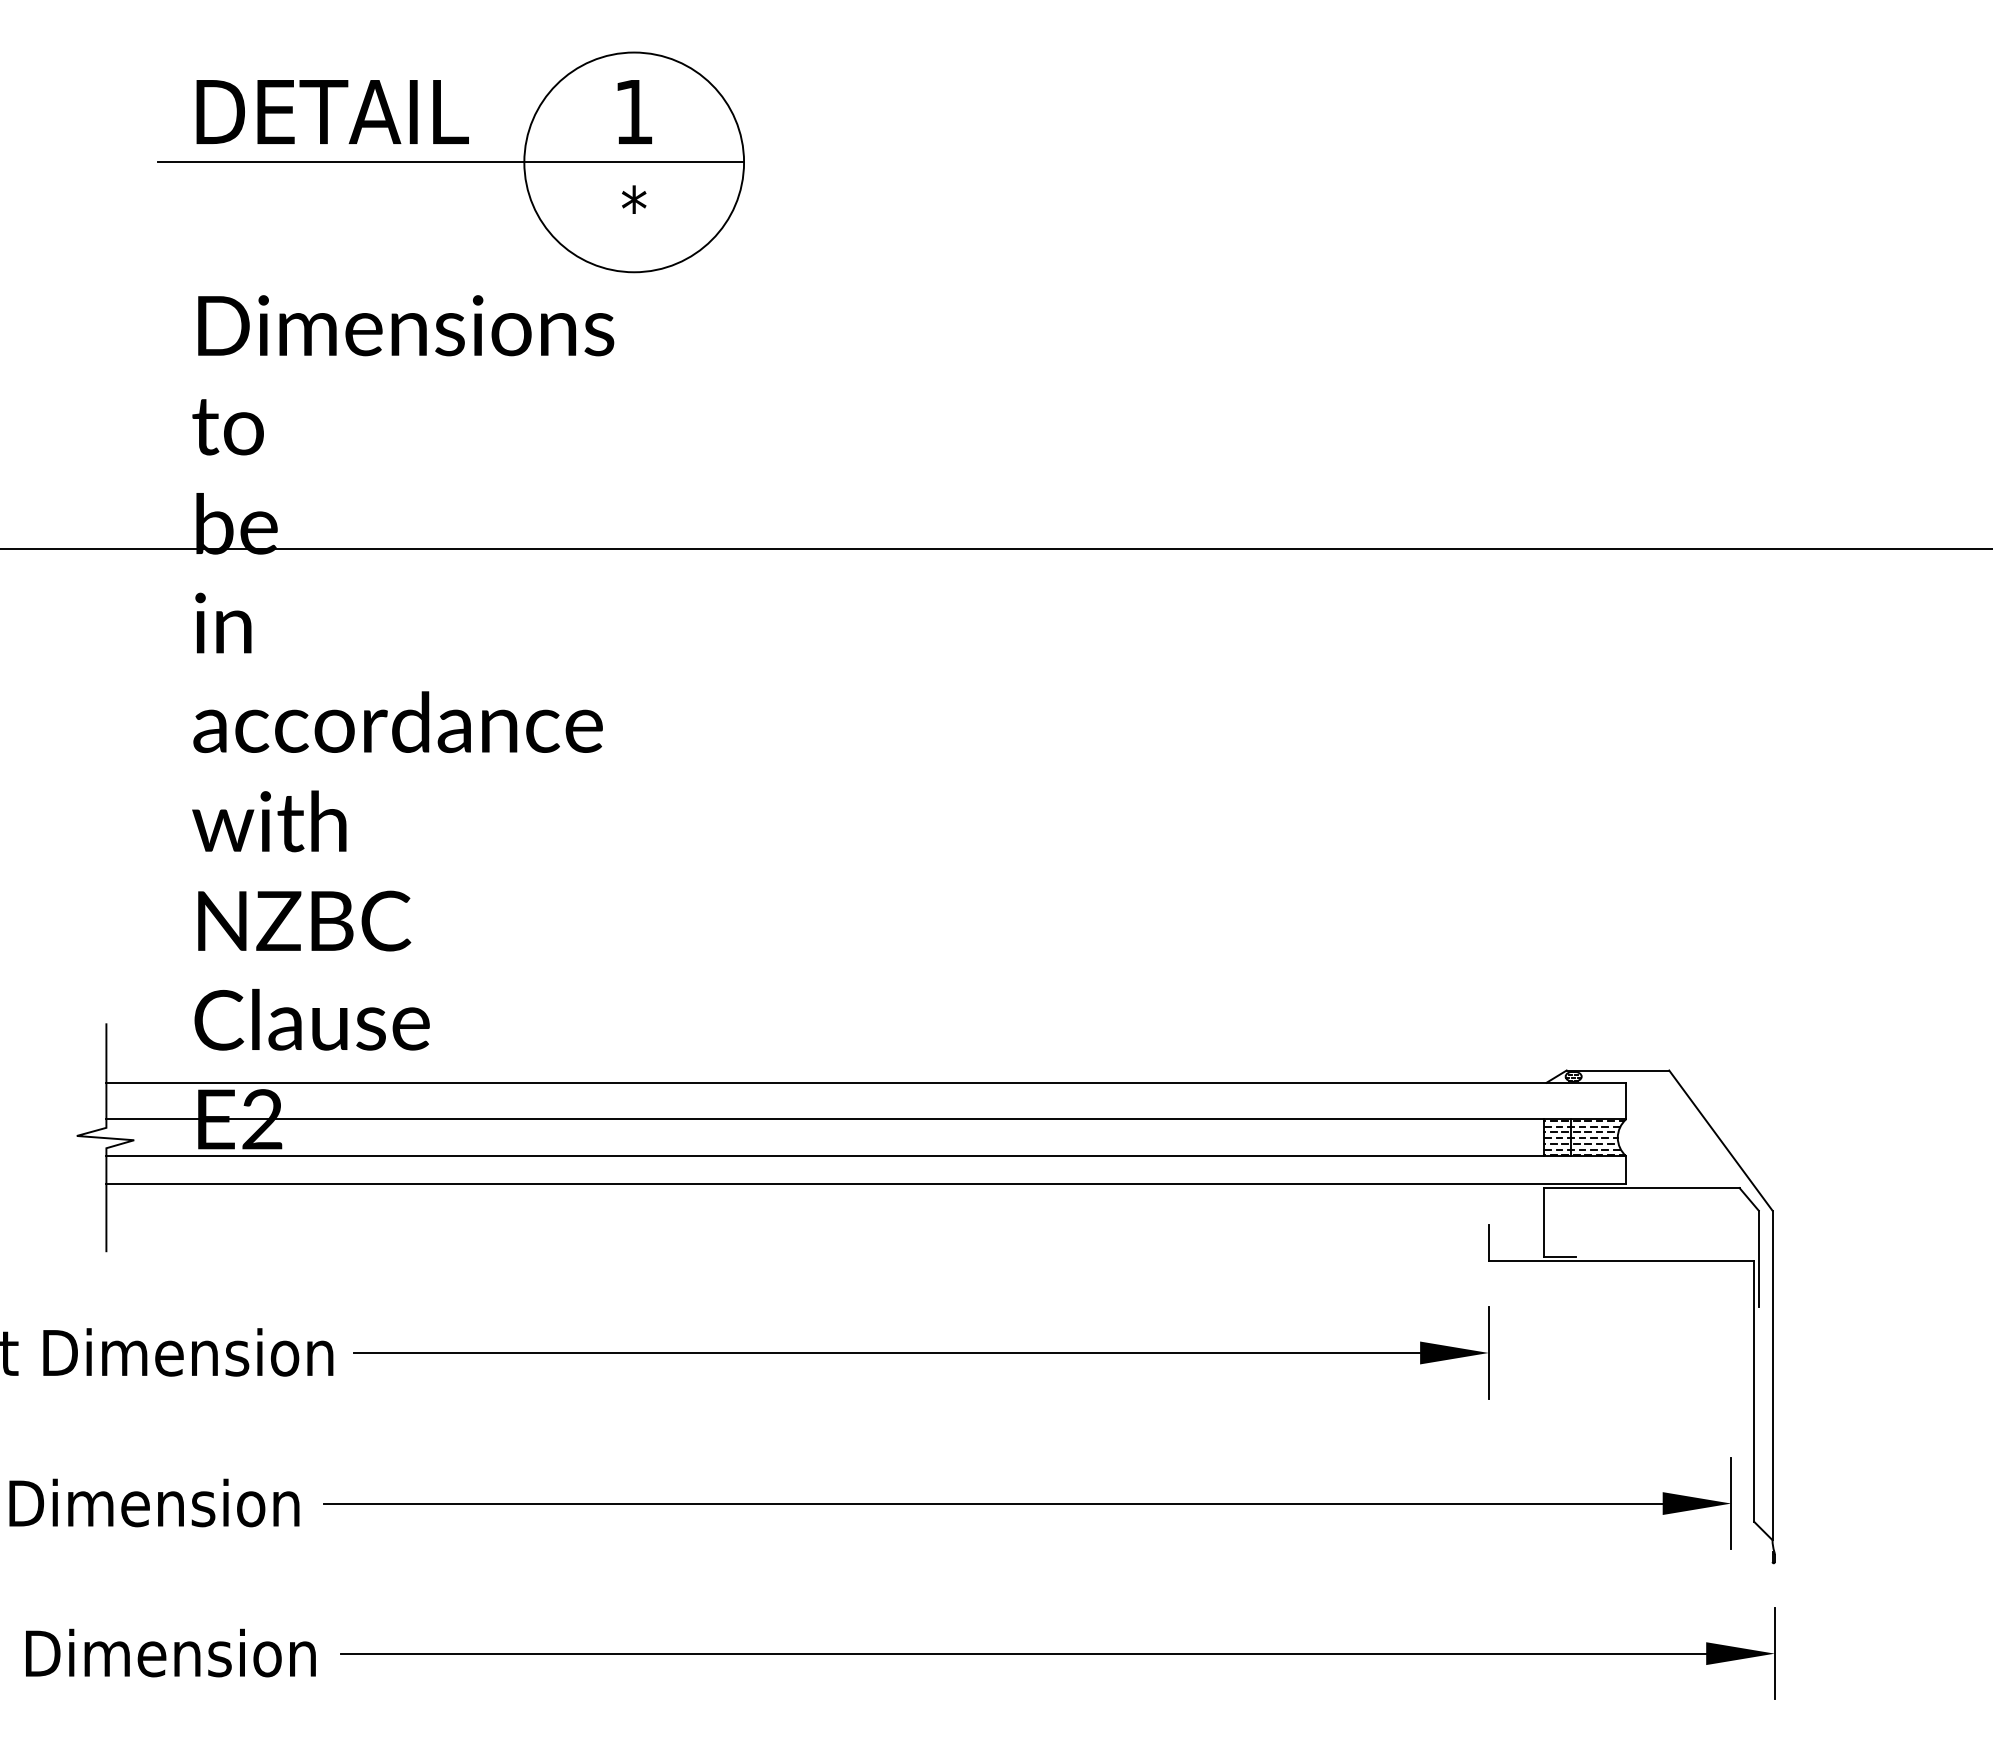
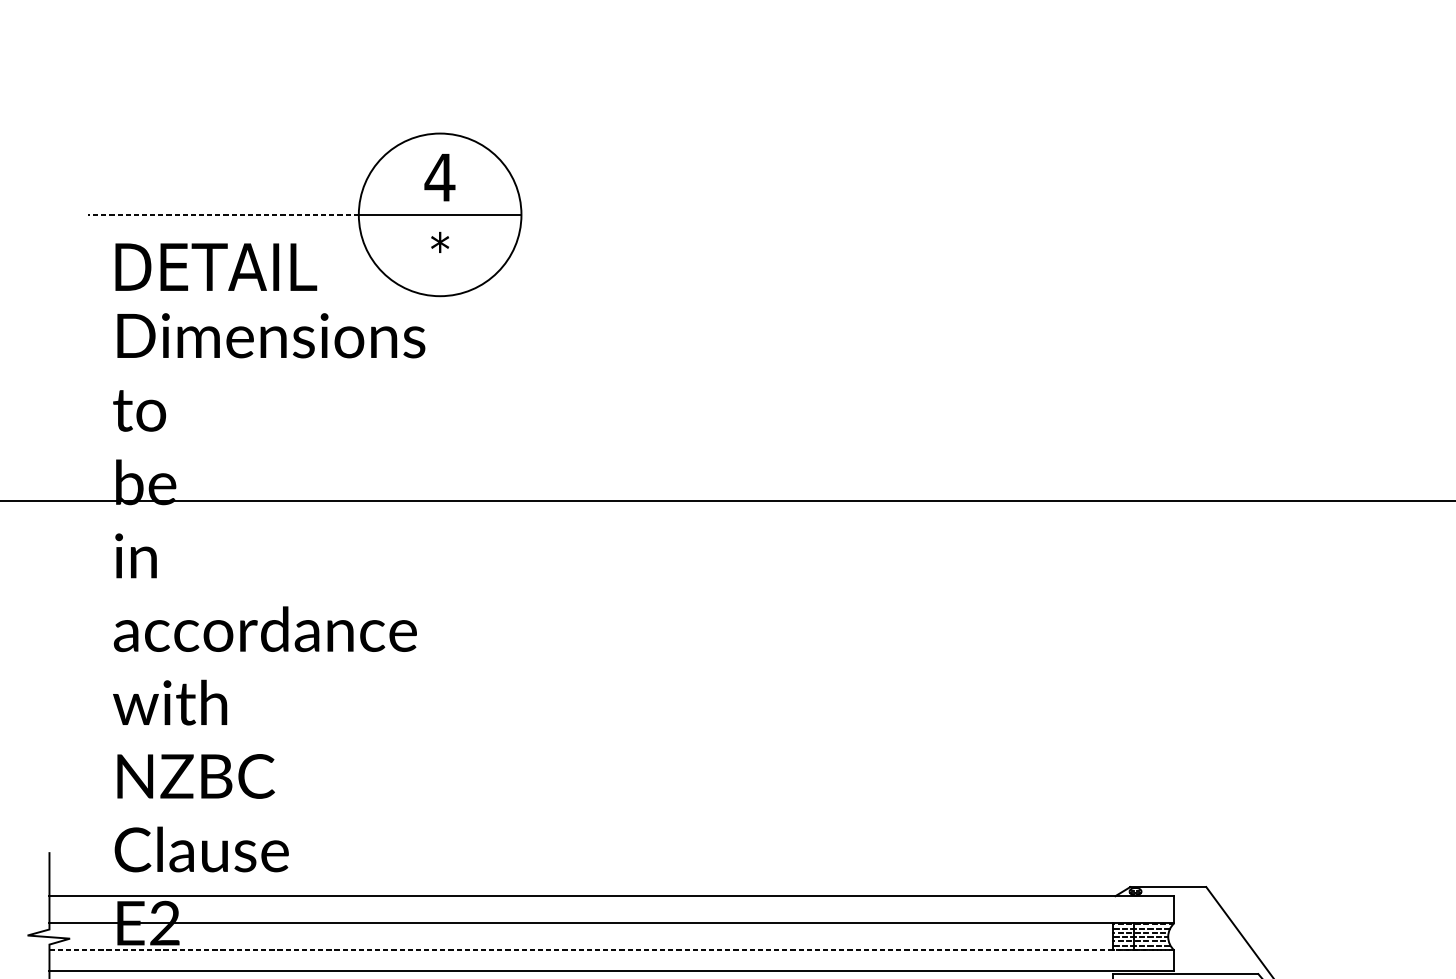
text: (332, 111) -> (216, 266), moved
text: (633, 112) -> (439, 177), 1 -> 4
line: (340, 162) -> (222, 214), solid -> dashed
line: (866, 1156) -> (612, 950), solid -> dashed

